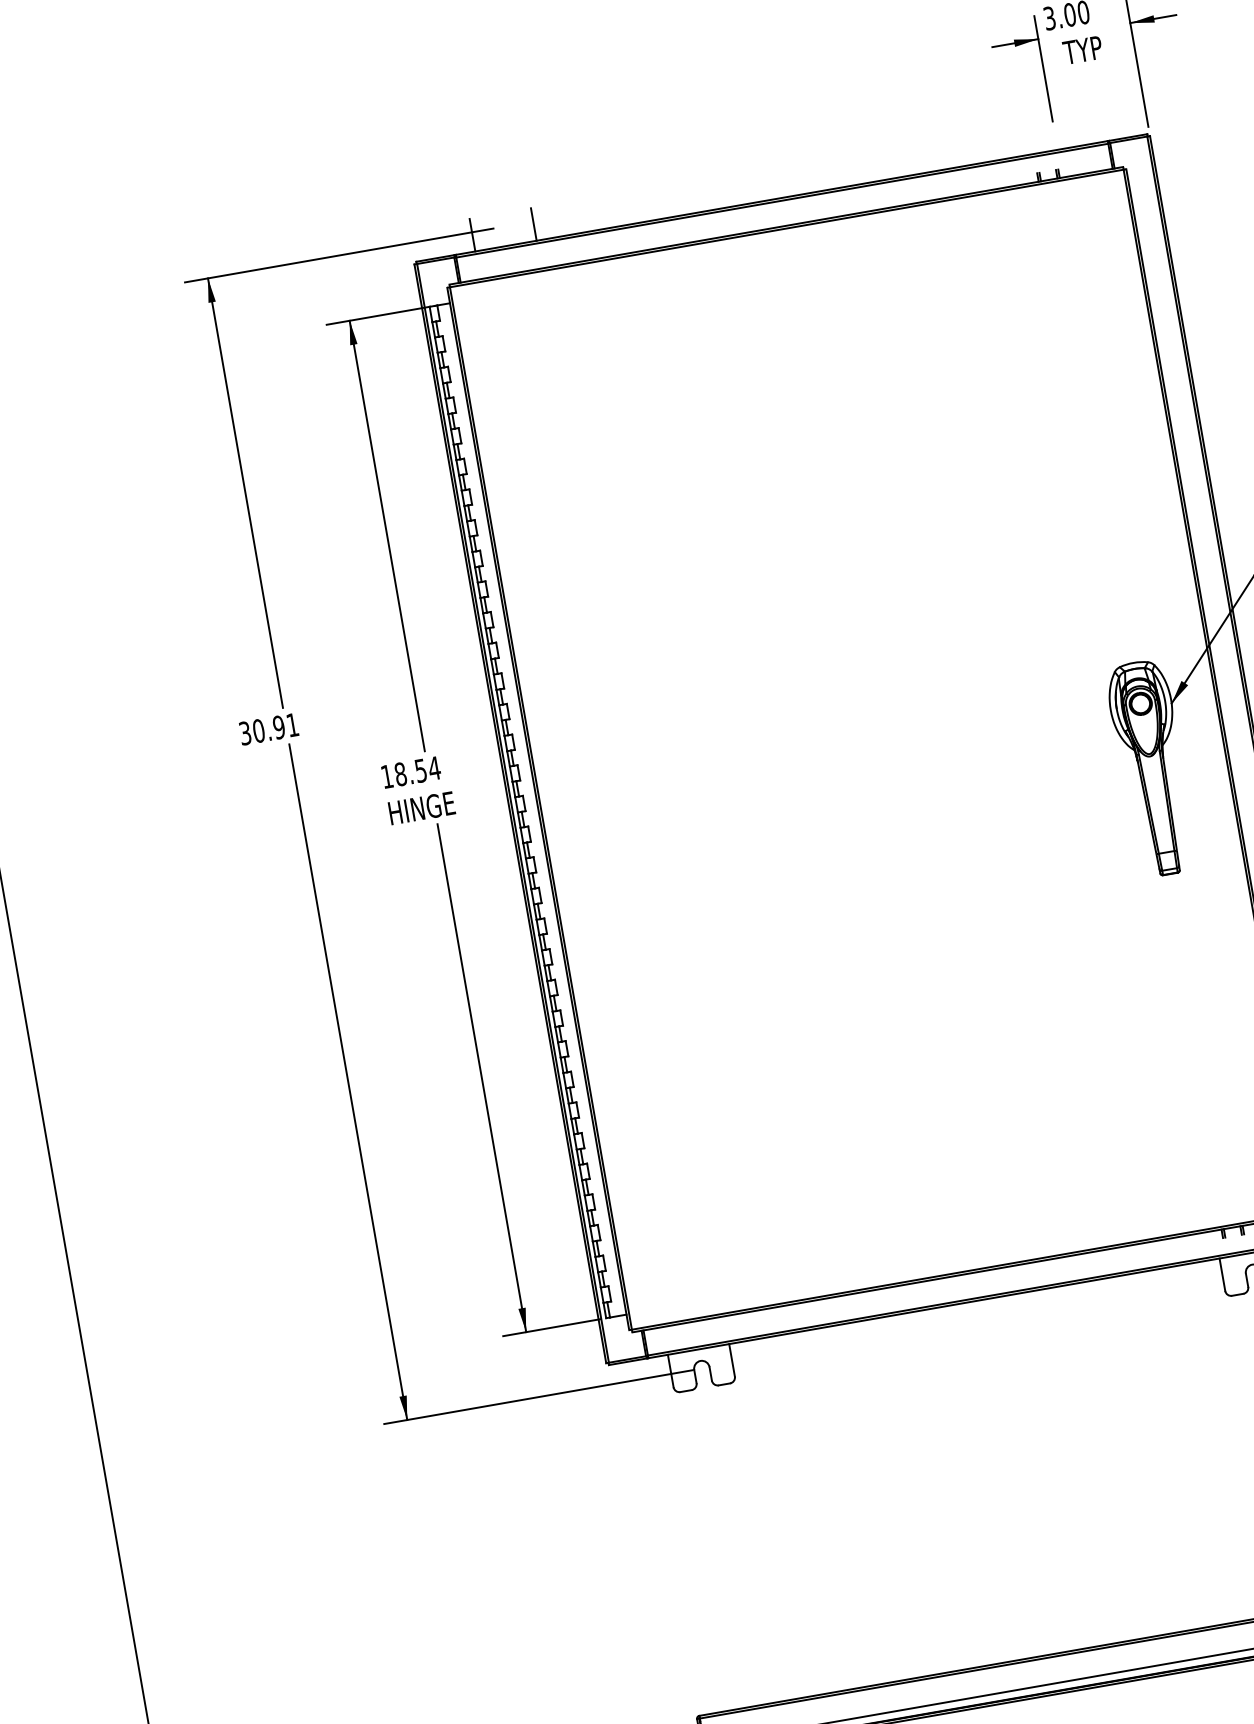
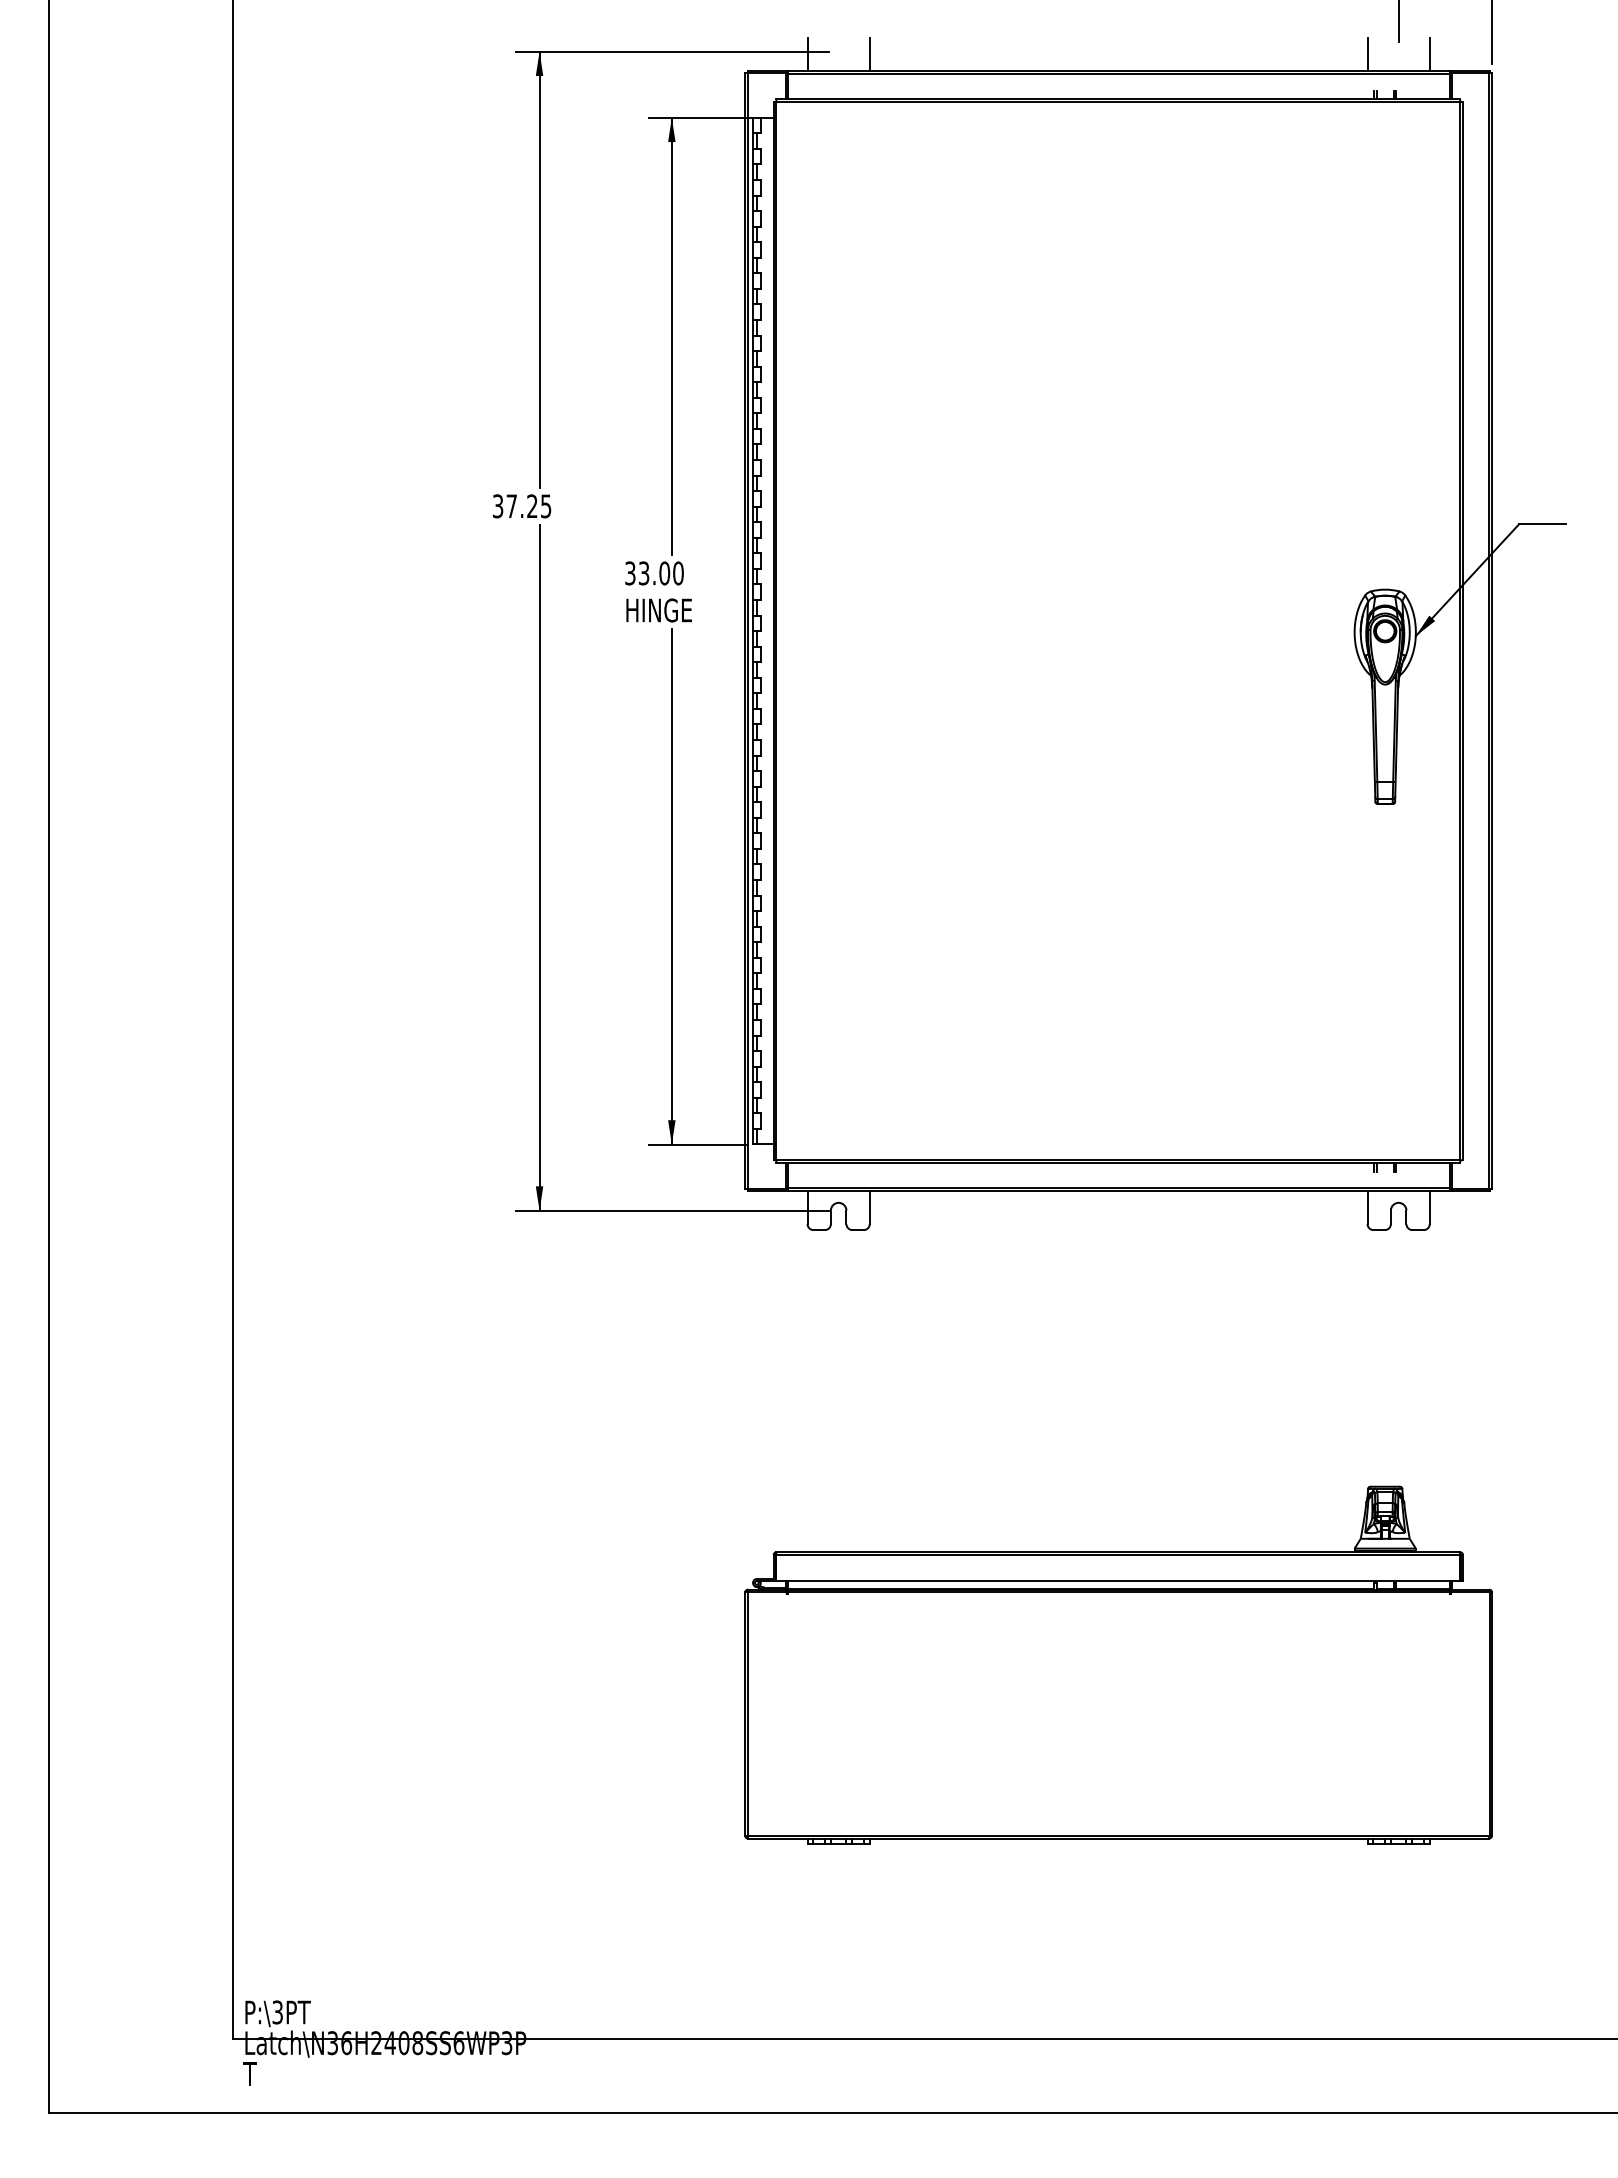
line: (1085, 128) -> (1429, 54), added
line: (1024, 138) -> (1367, 54), added
text: (275, 728) -> (528, 506), 30.91 -> 37.25
text: (410, 772) -> (654, 573), 18.54 -> 33.00

